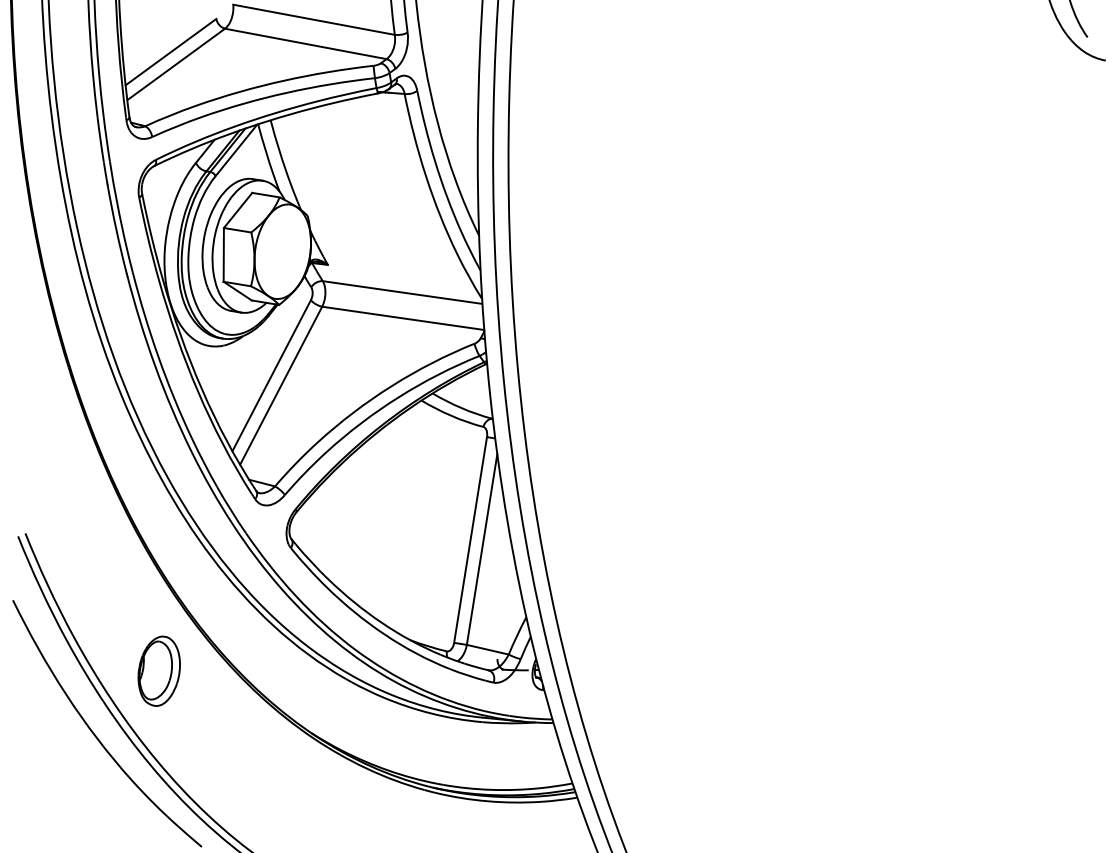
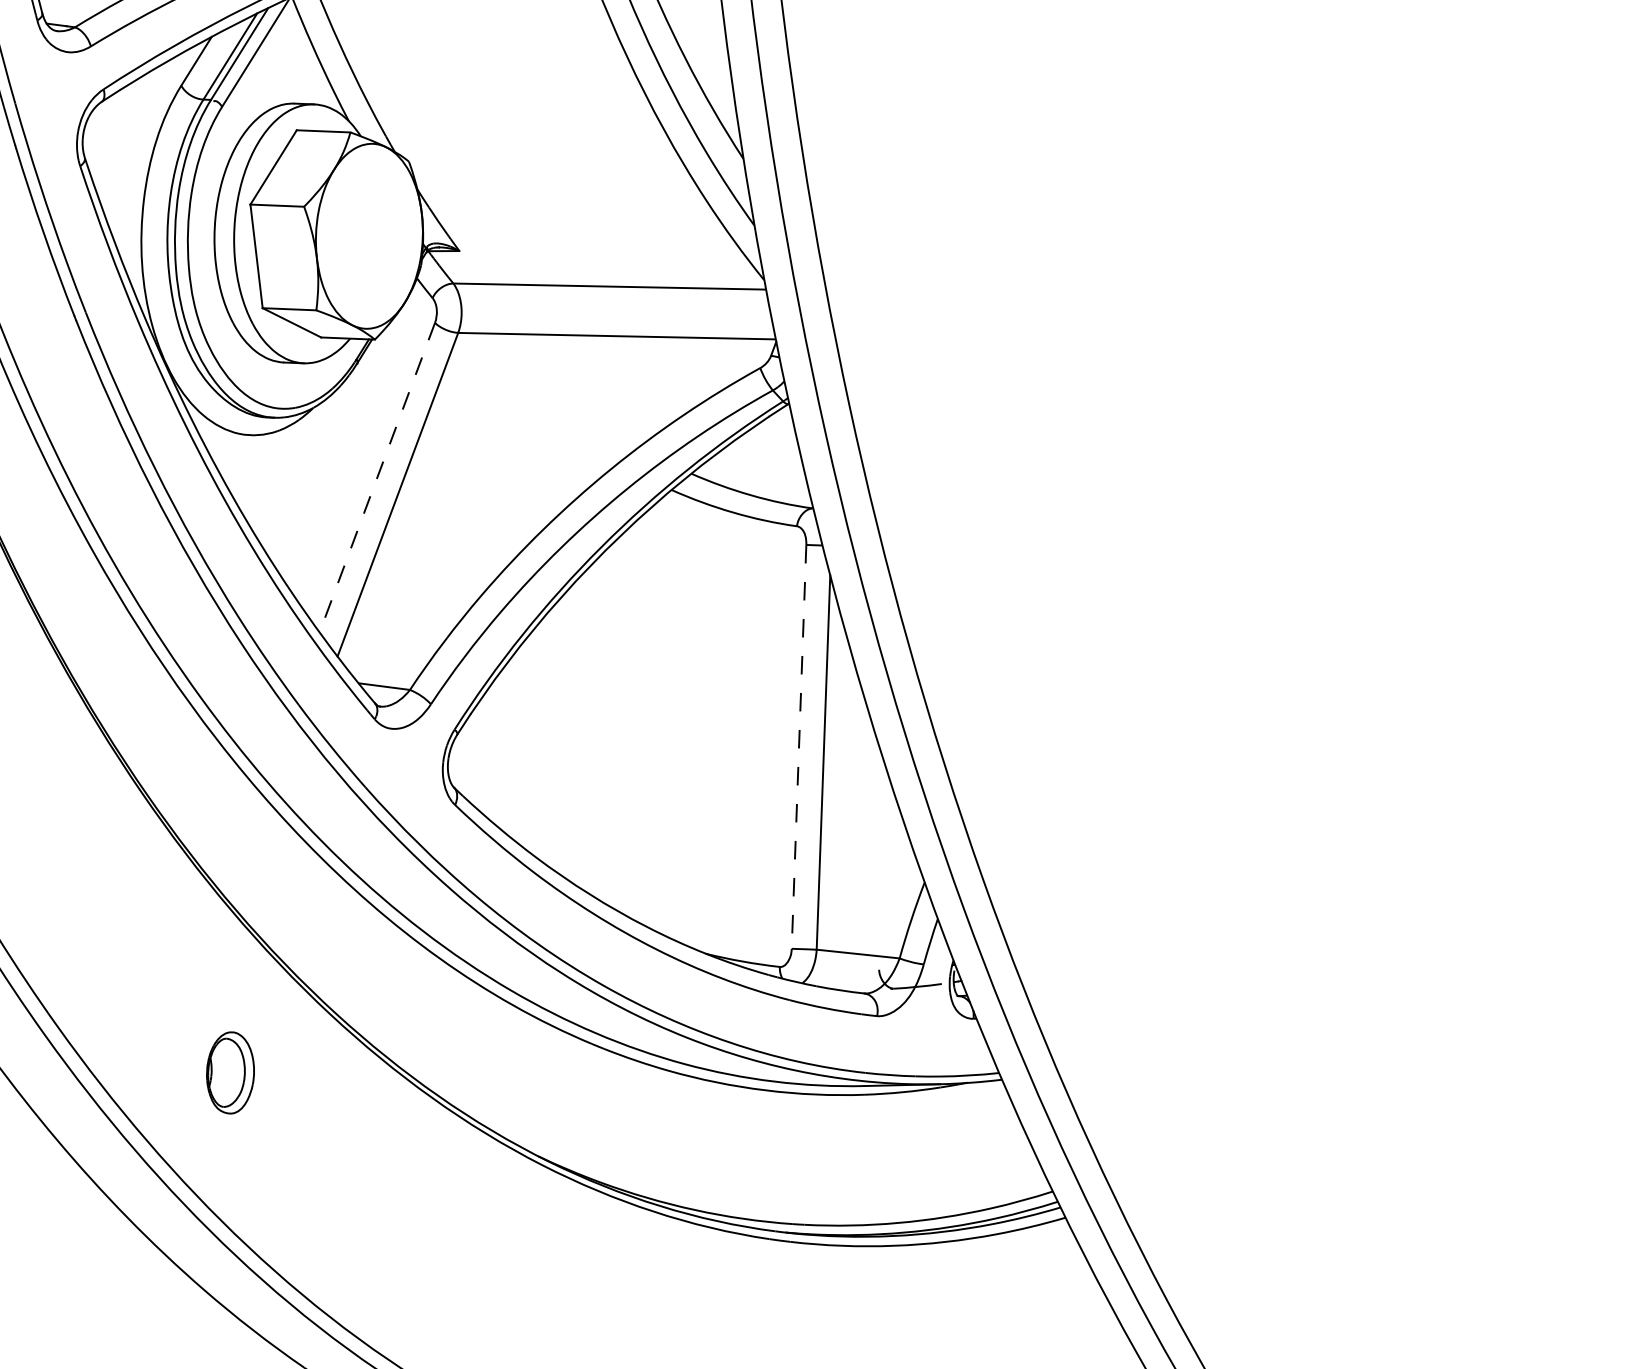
line: (271, 376) -> (377, 479), solid -> dashed
line: (470, 540) -> (799, 747), solid -> dashed
part: (158, 670) -> (229, 1071), size x0.6

